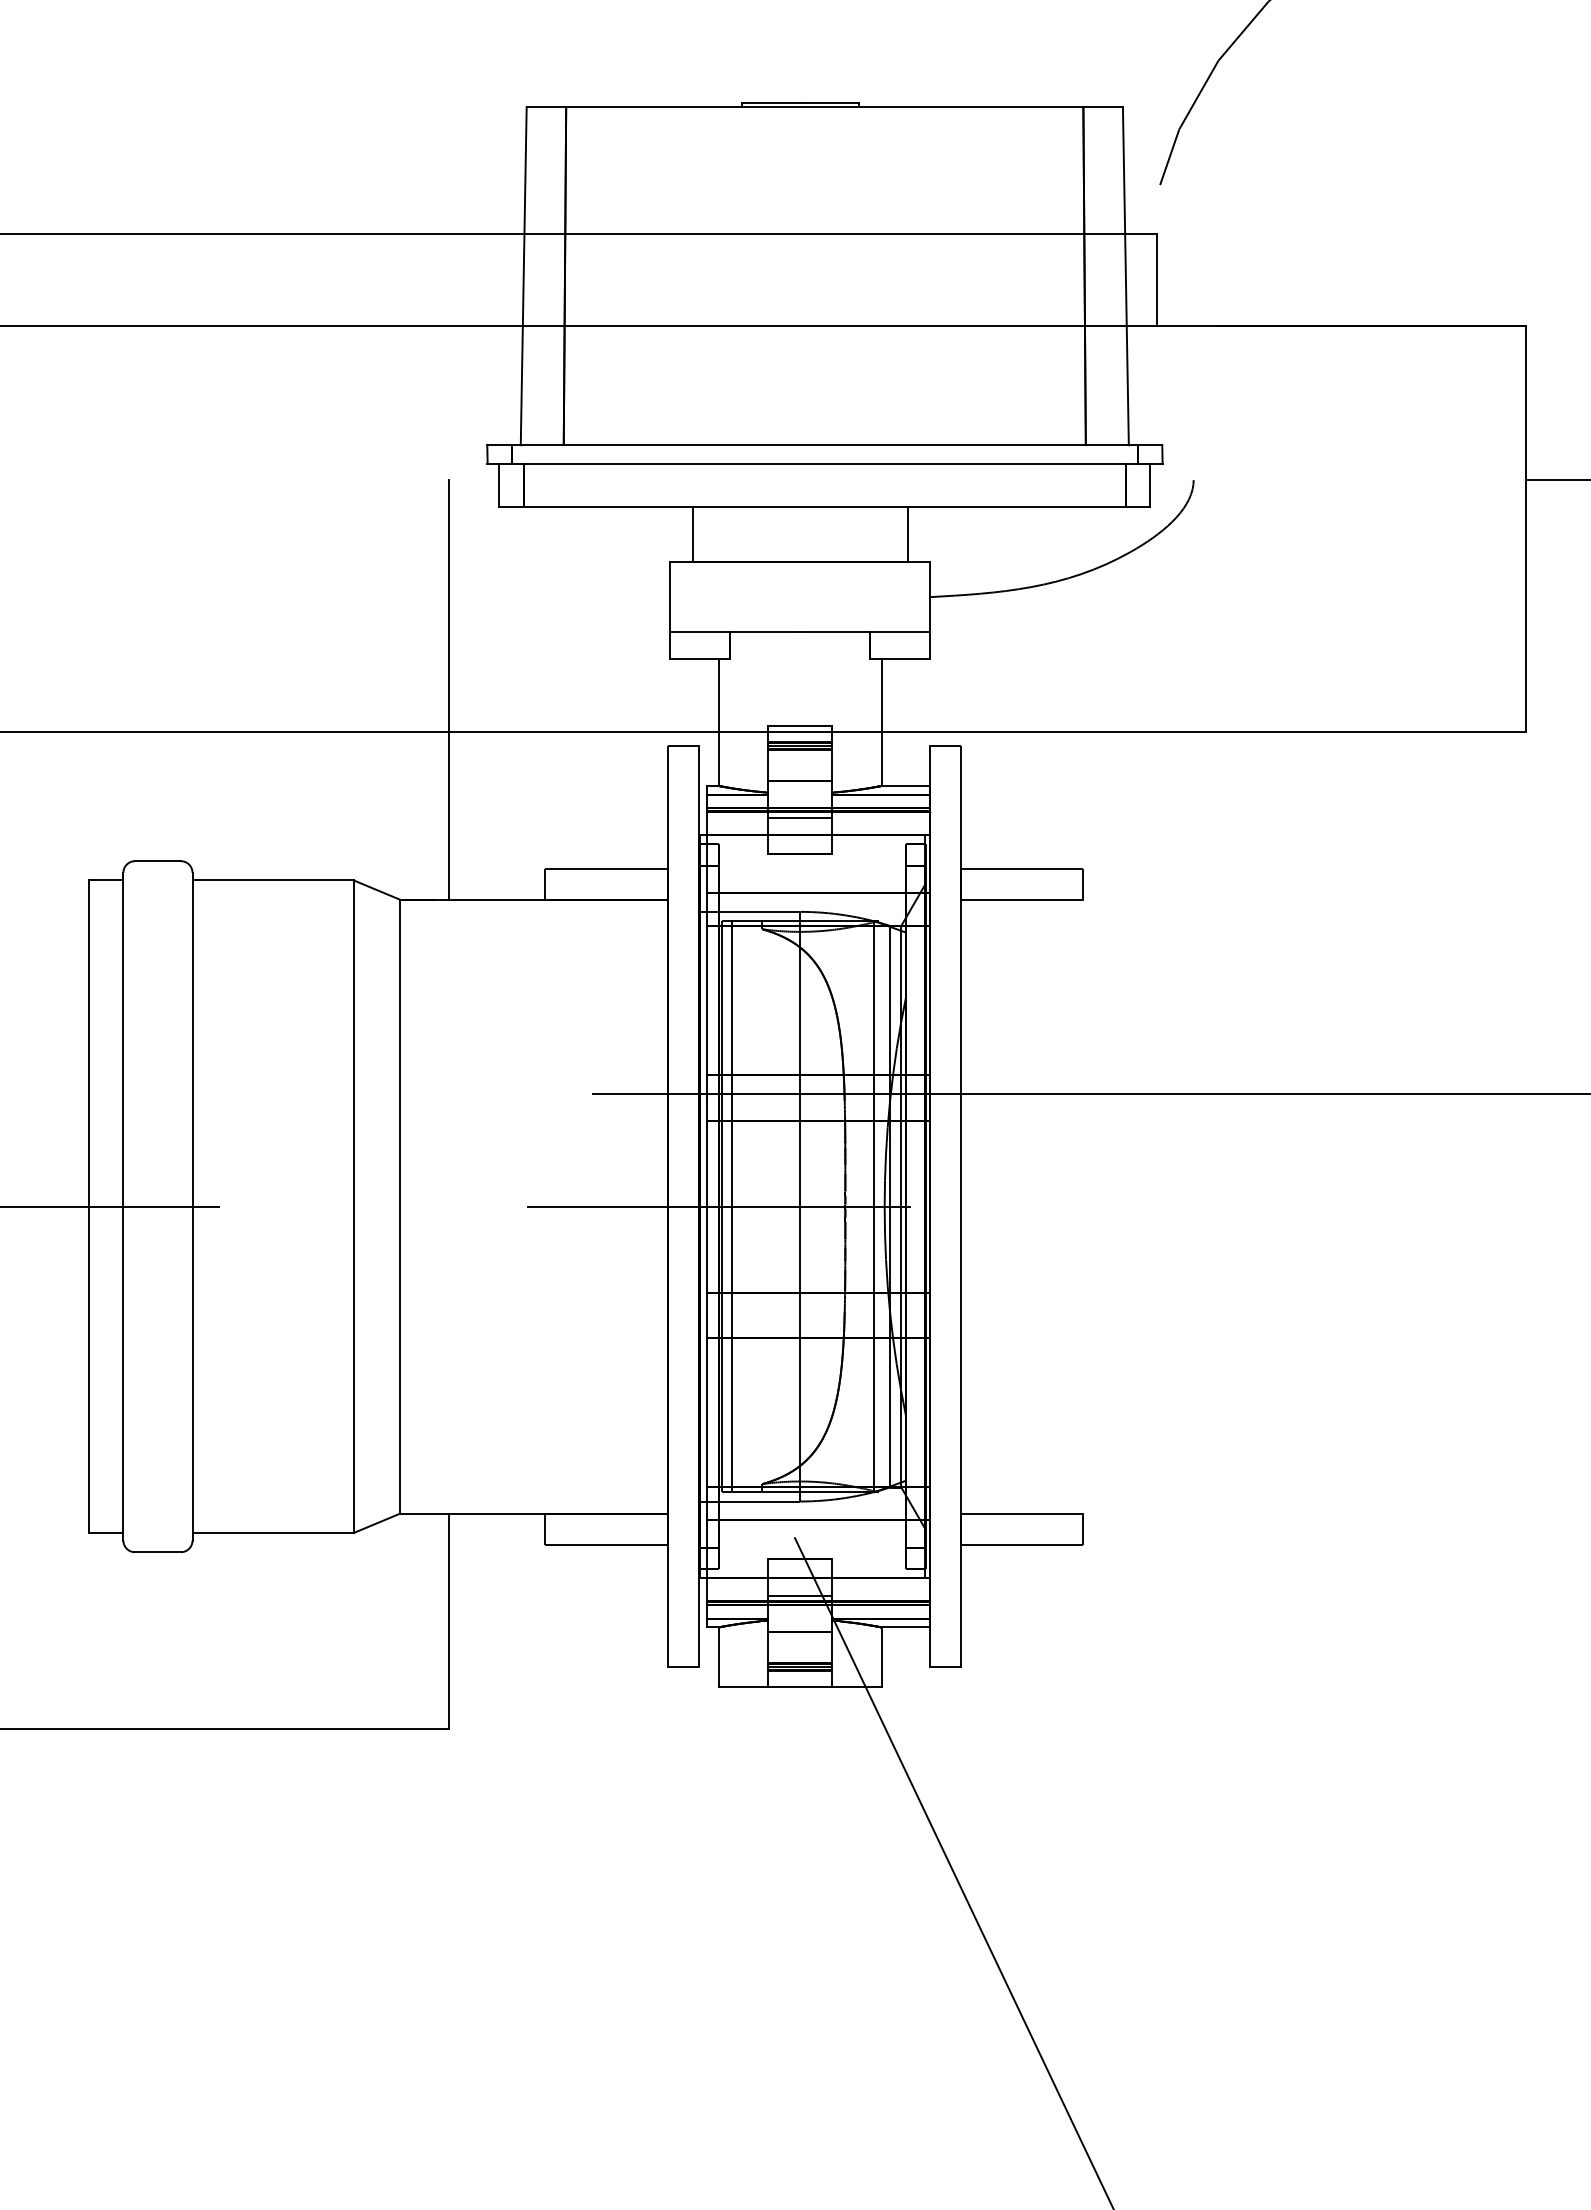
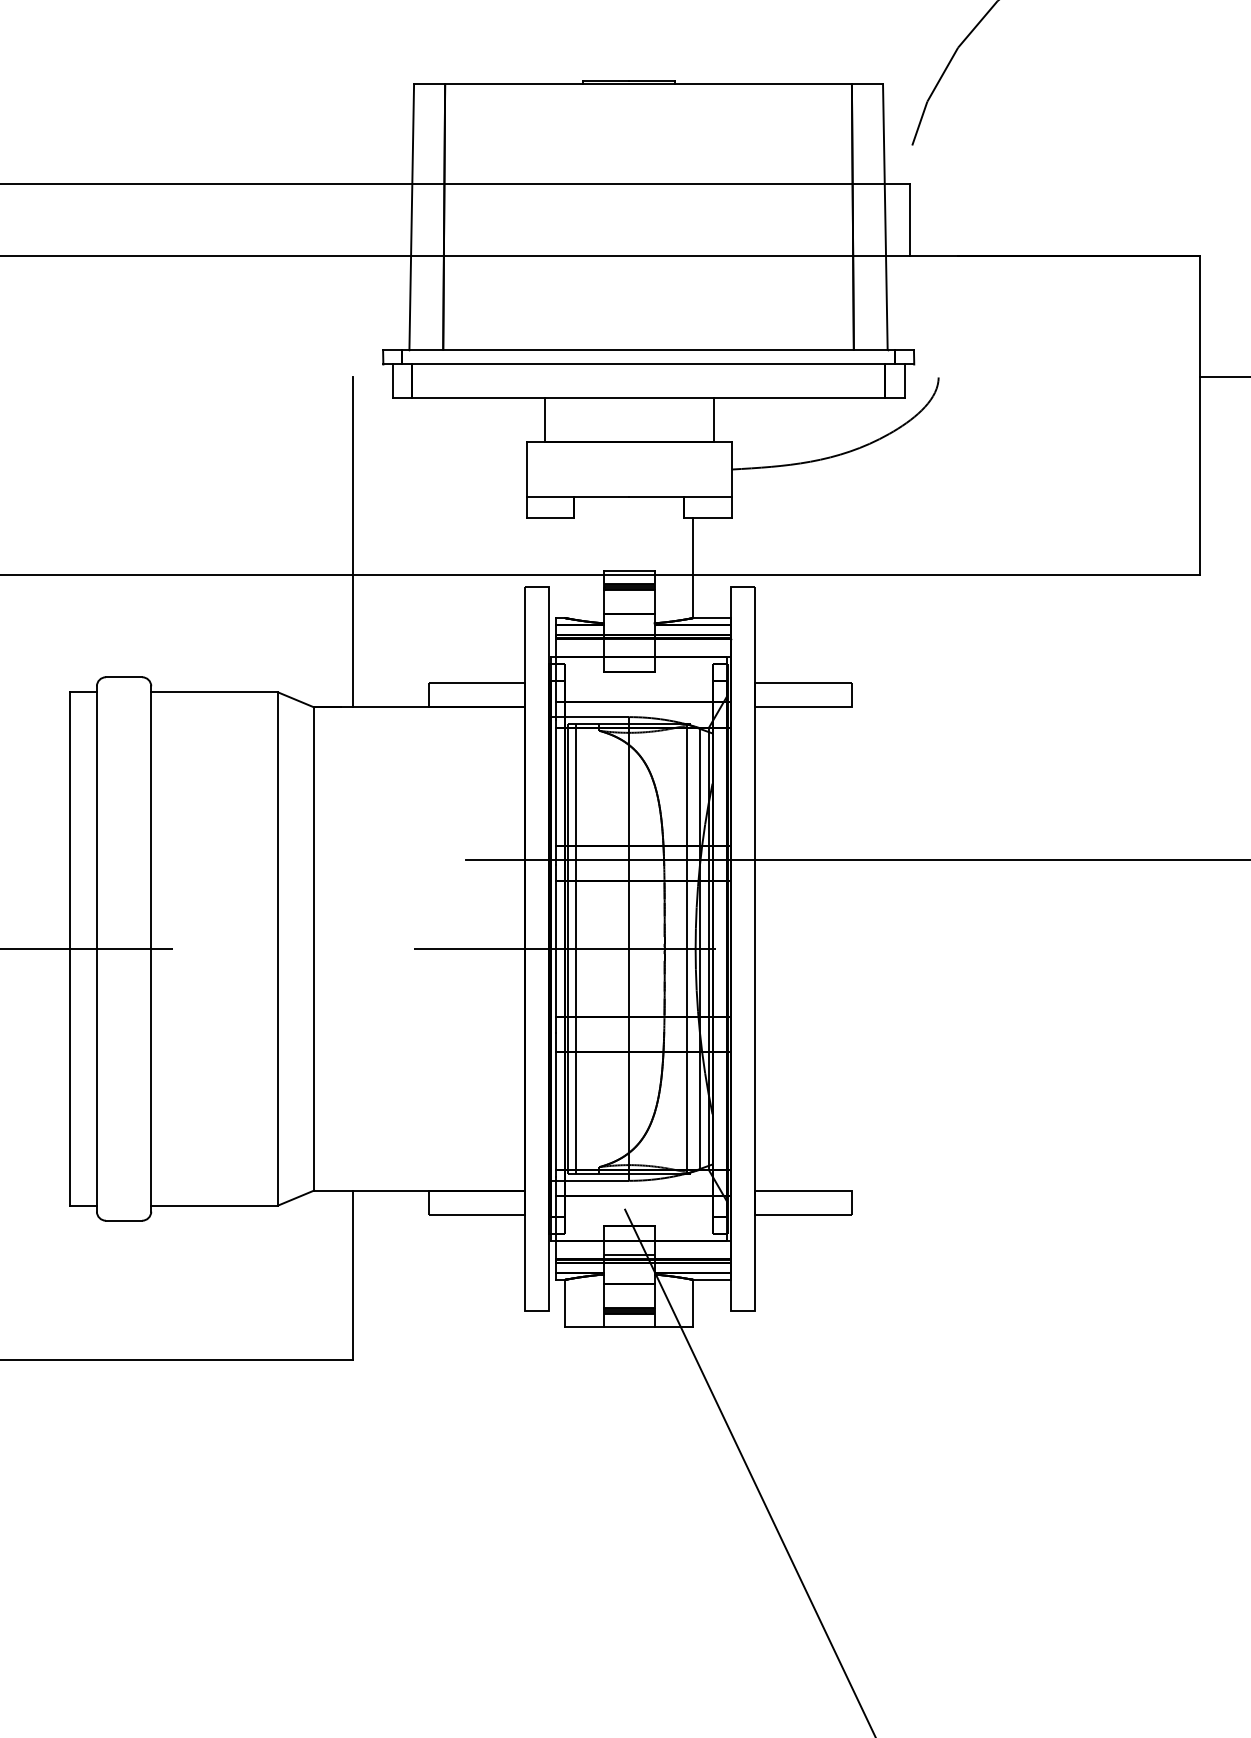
line: (718, 721) -> (564, 567), removed
line: (799, 817) -> (628, 642), removed

